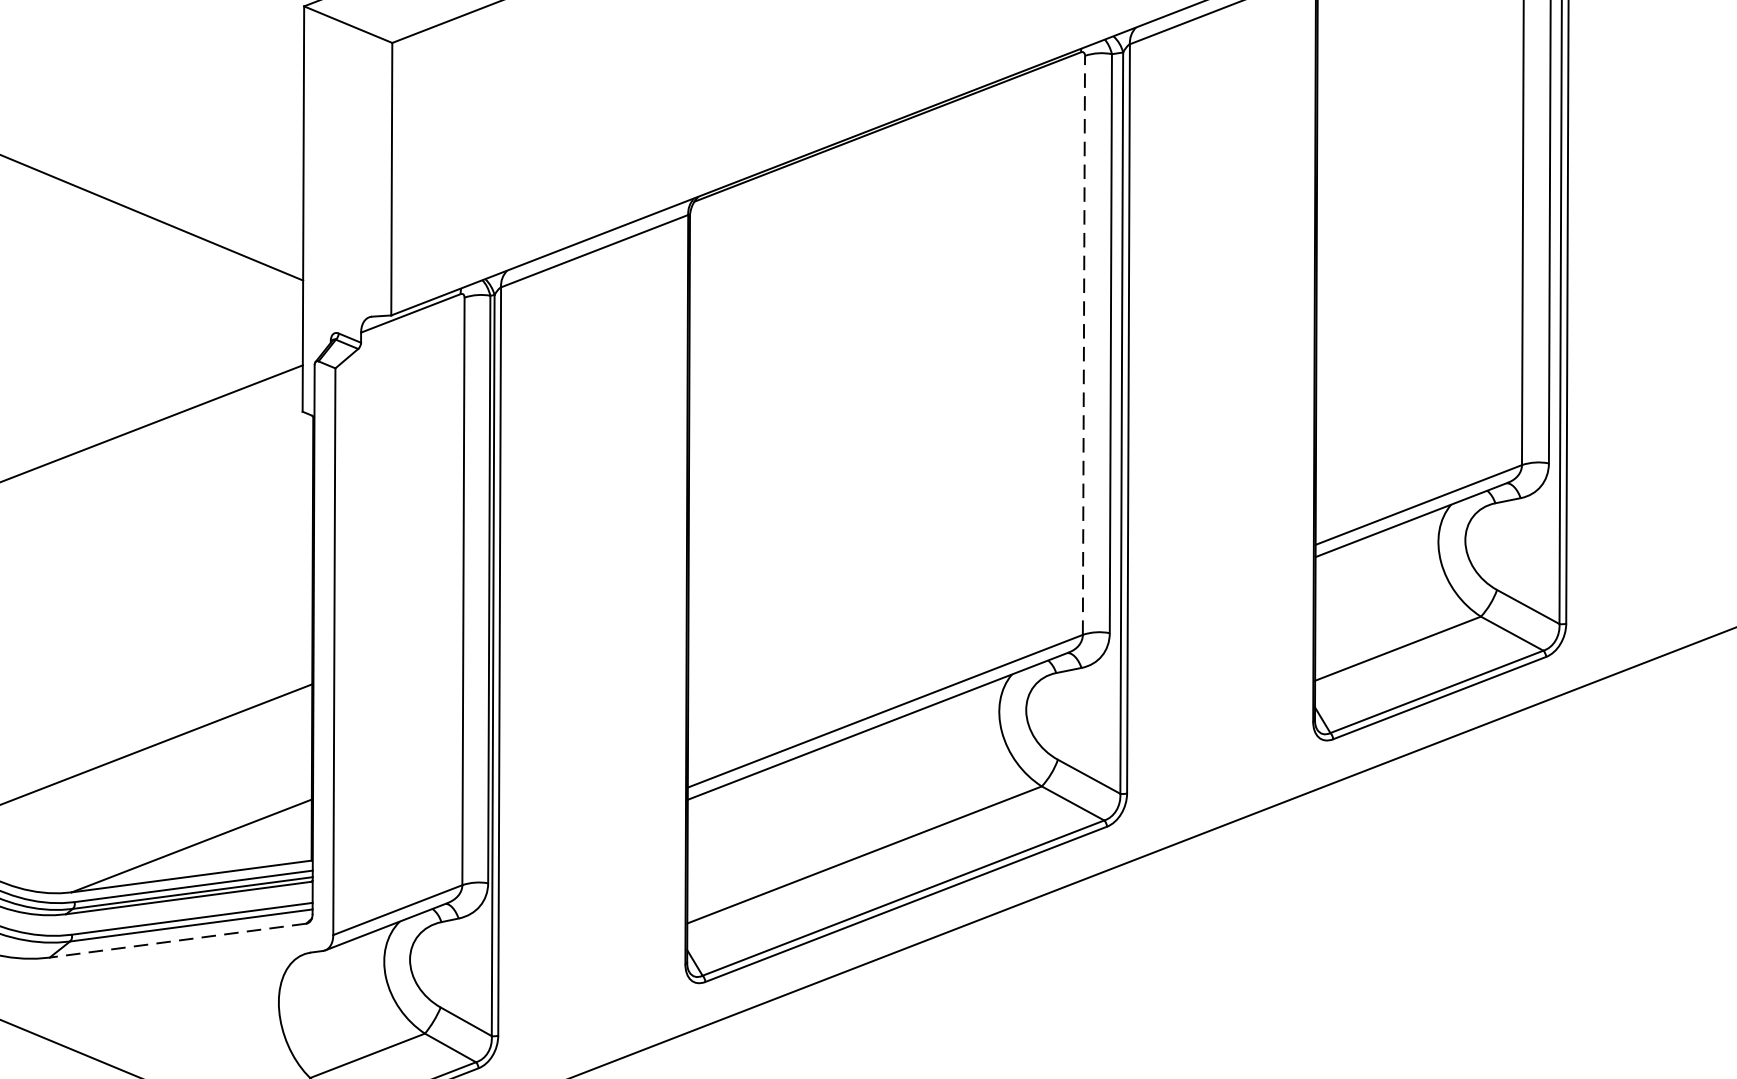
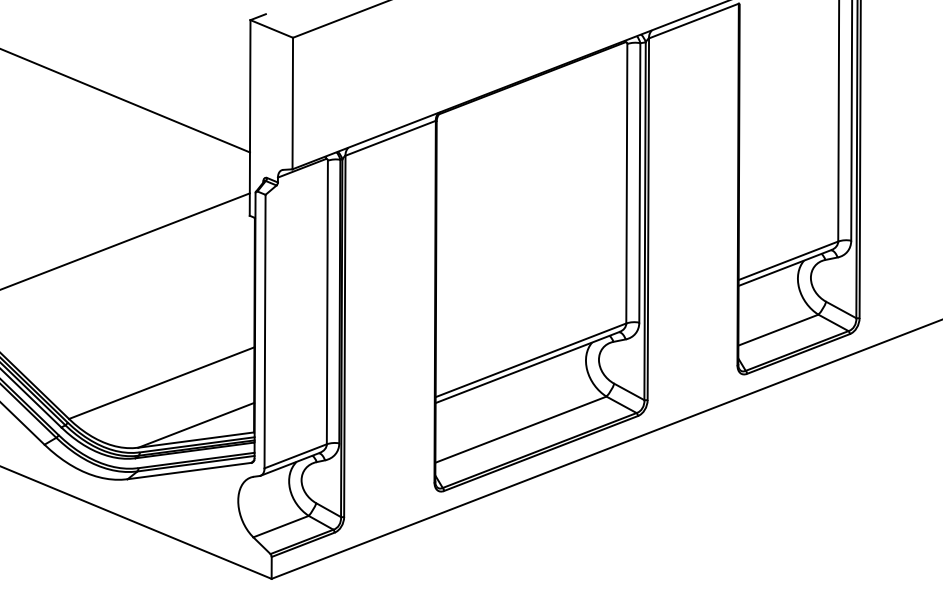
line: (1083, 344) -> (626, 183), dashed -> solid
line: (177, 941) -> (189, 471), dashed -> solid

